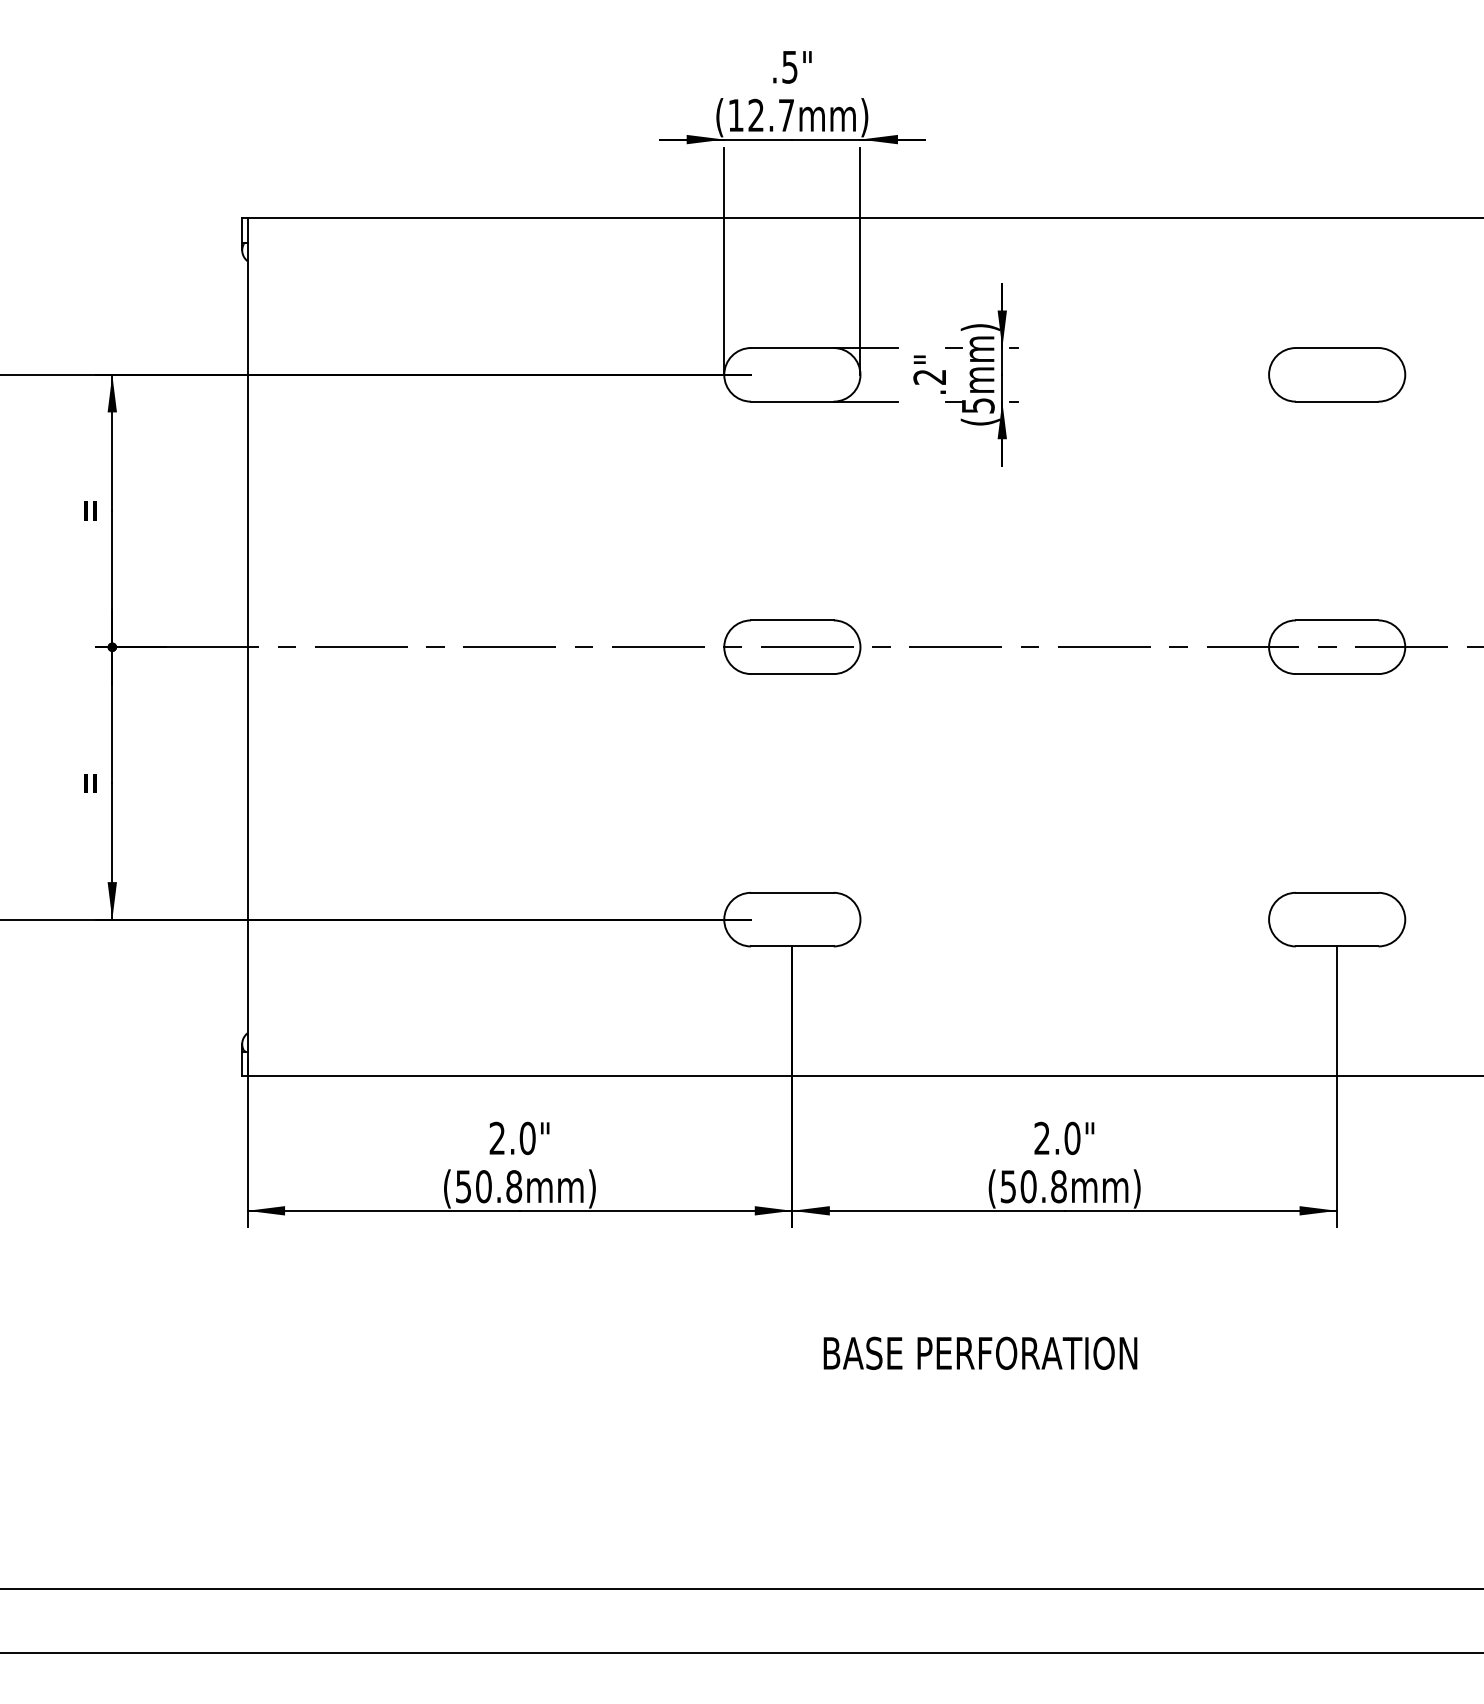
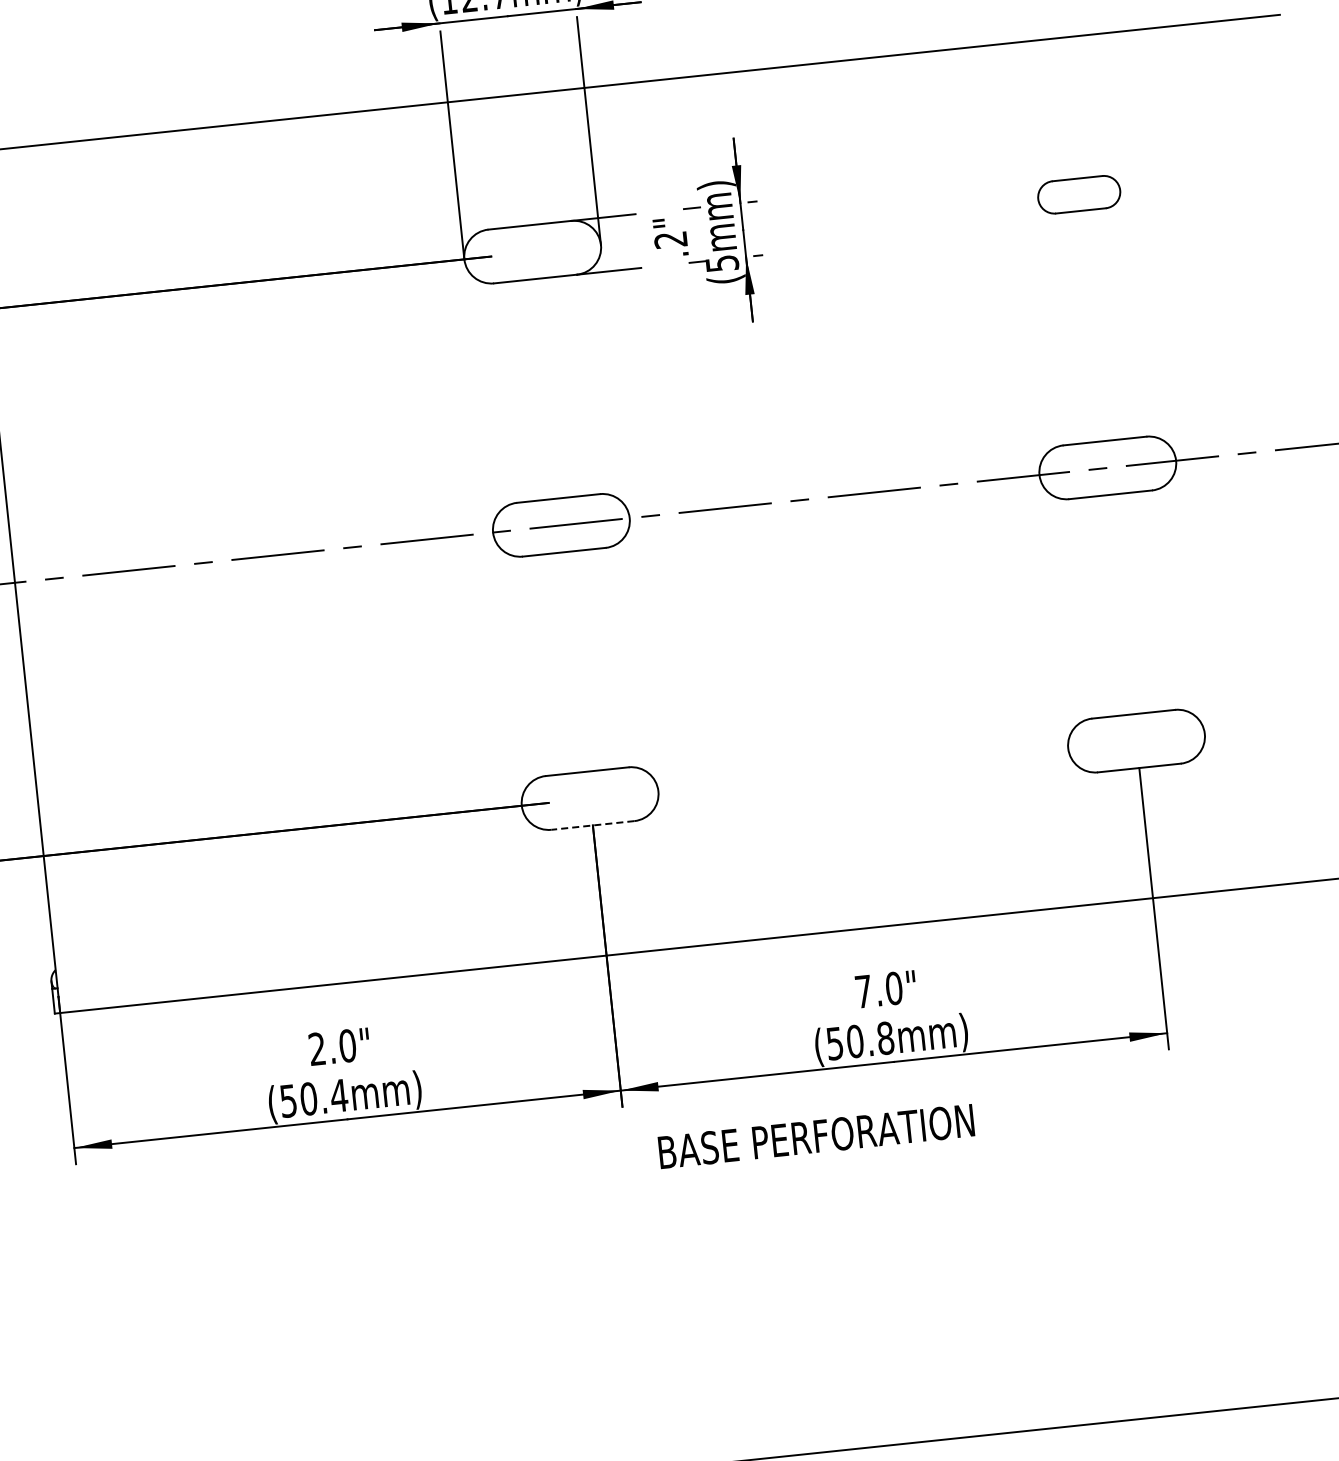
part: (1337, 374) -> (1079, 194), size x0.6
line: (791, 946) -> (592, 825), solid -> dashed
text: (1041, 1137) -> (862, 990), 2.0" -> 7.0"
text: (513, 1186) -> (338, 1095), (50.8mm) -> (50.4mm)
text: (980, 1352) -> (816, 1135), moved

